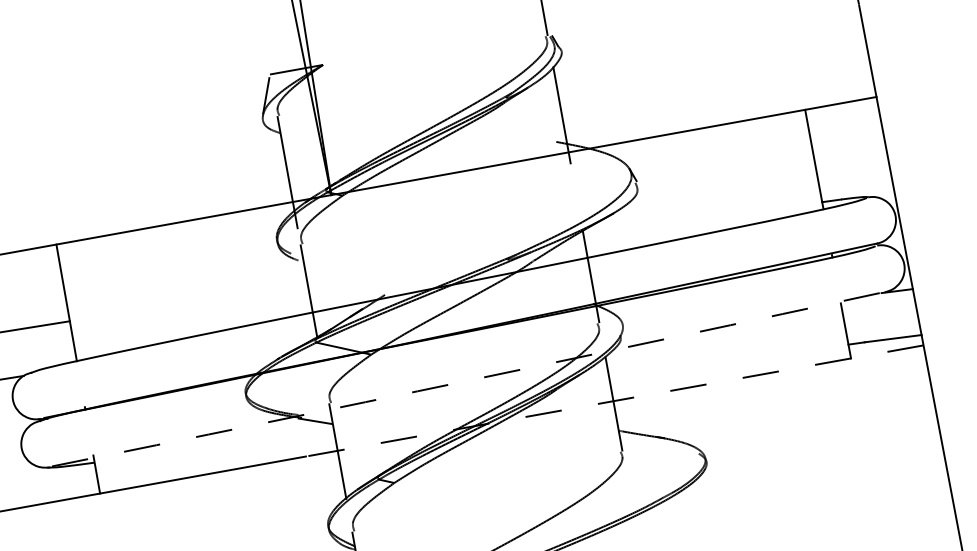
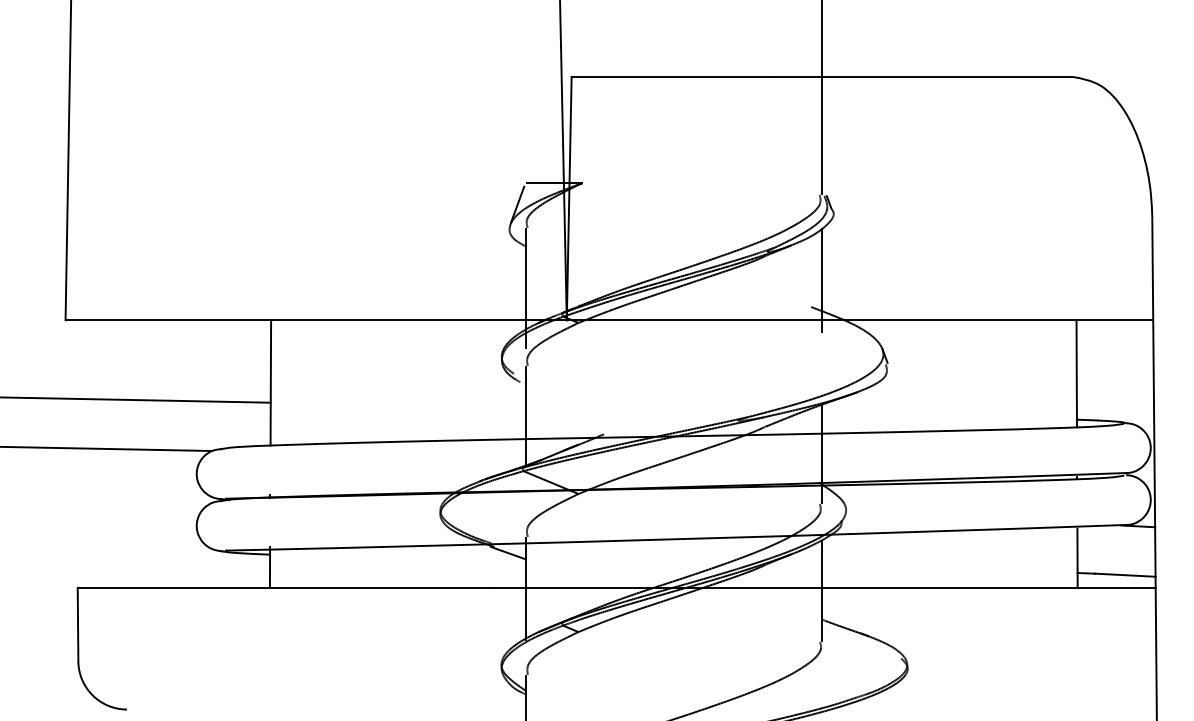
arc: (469, 380) -> (676, 539), dashed -> solid
line: (614, 400) -> (823, 587), dashed -> solid

